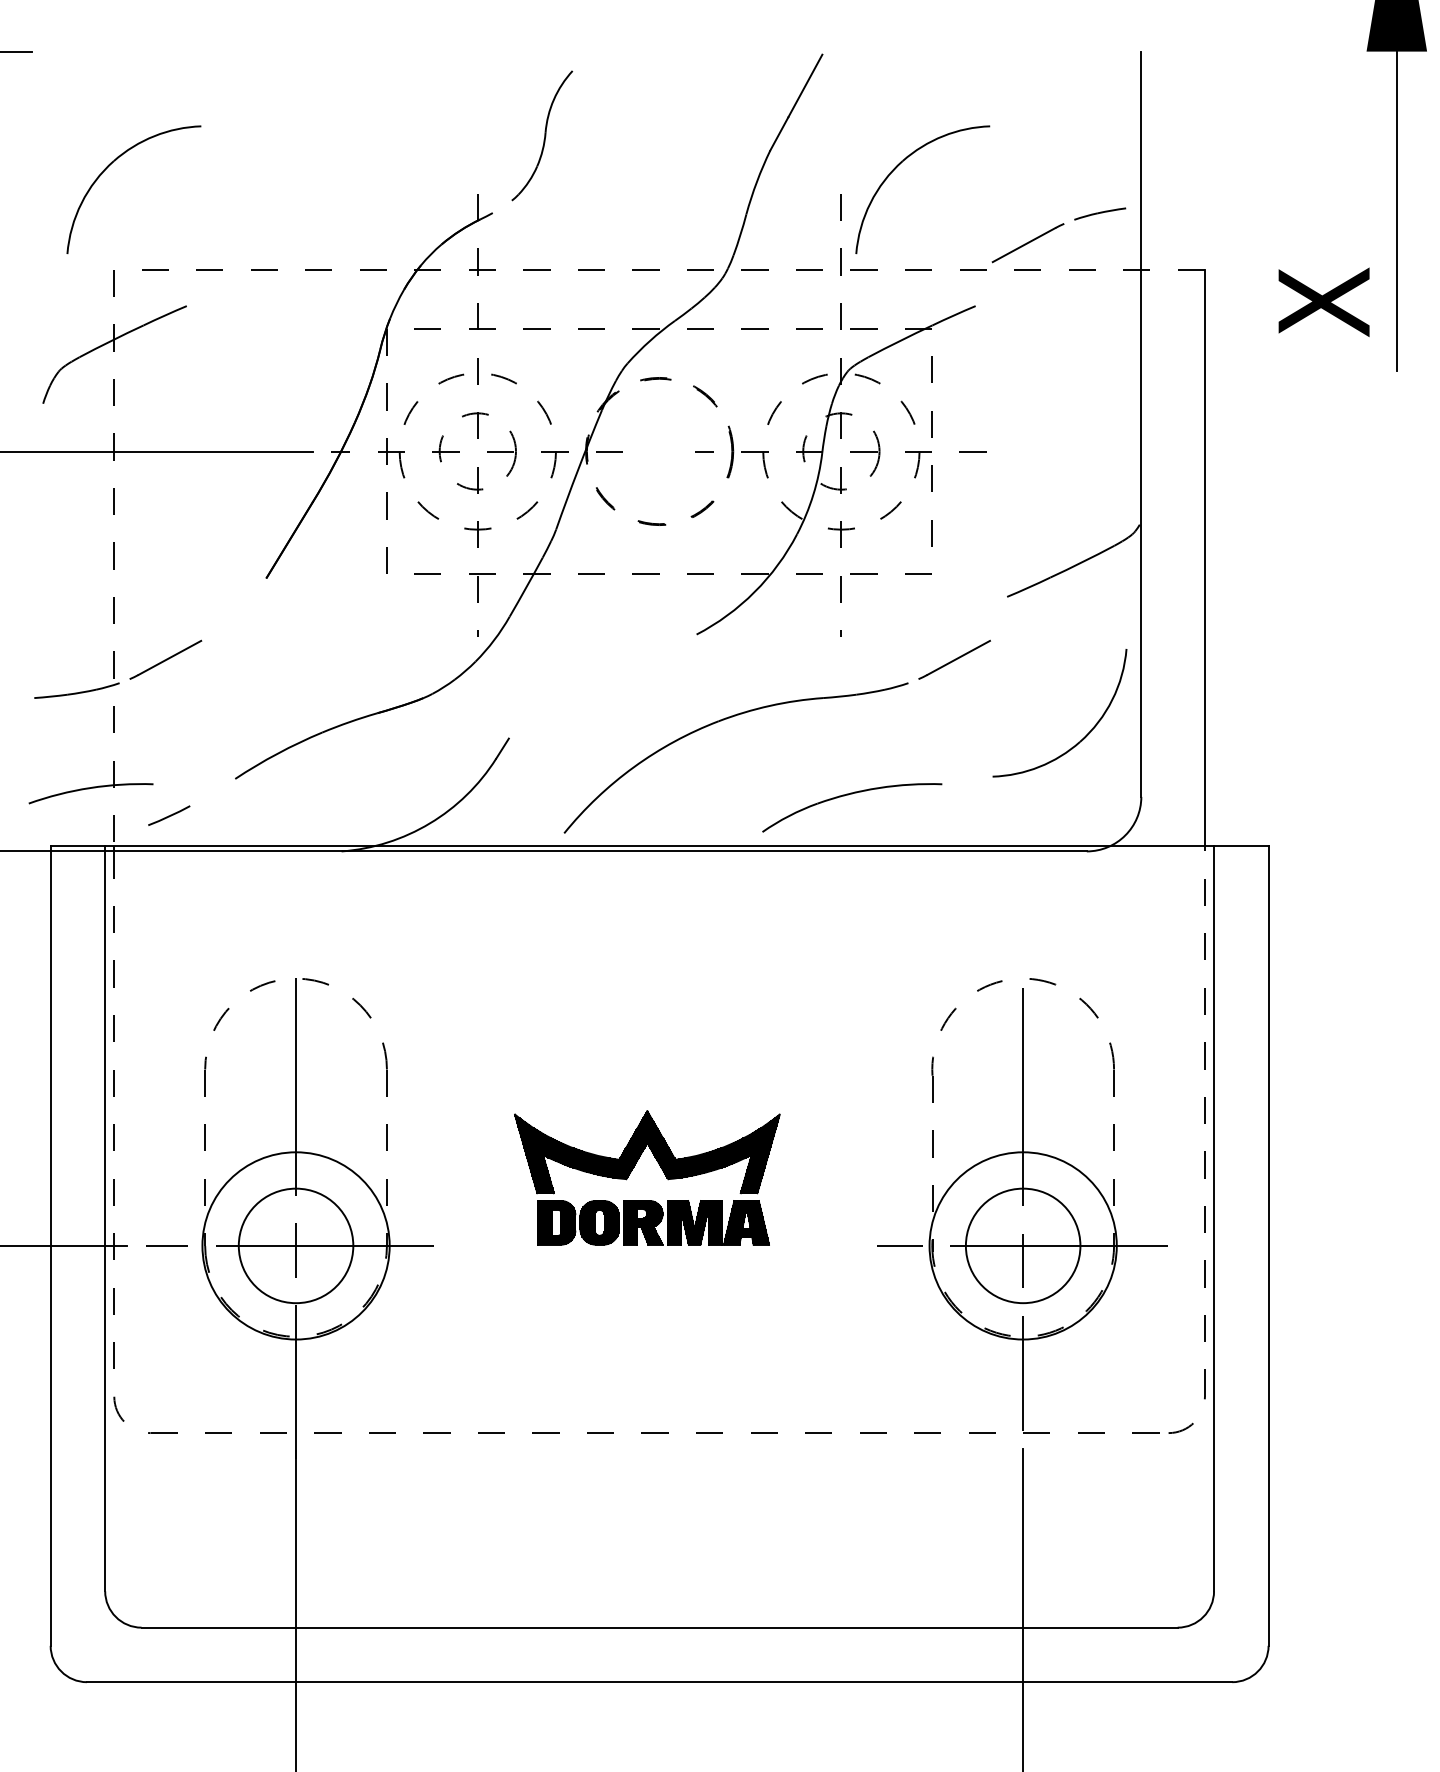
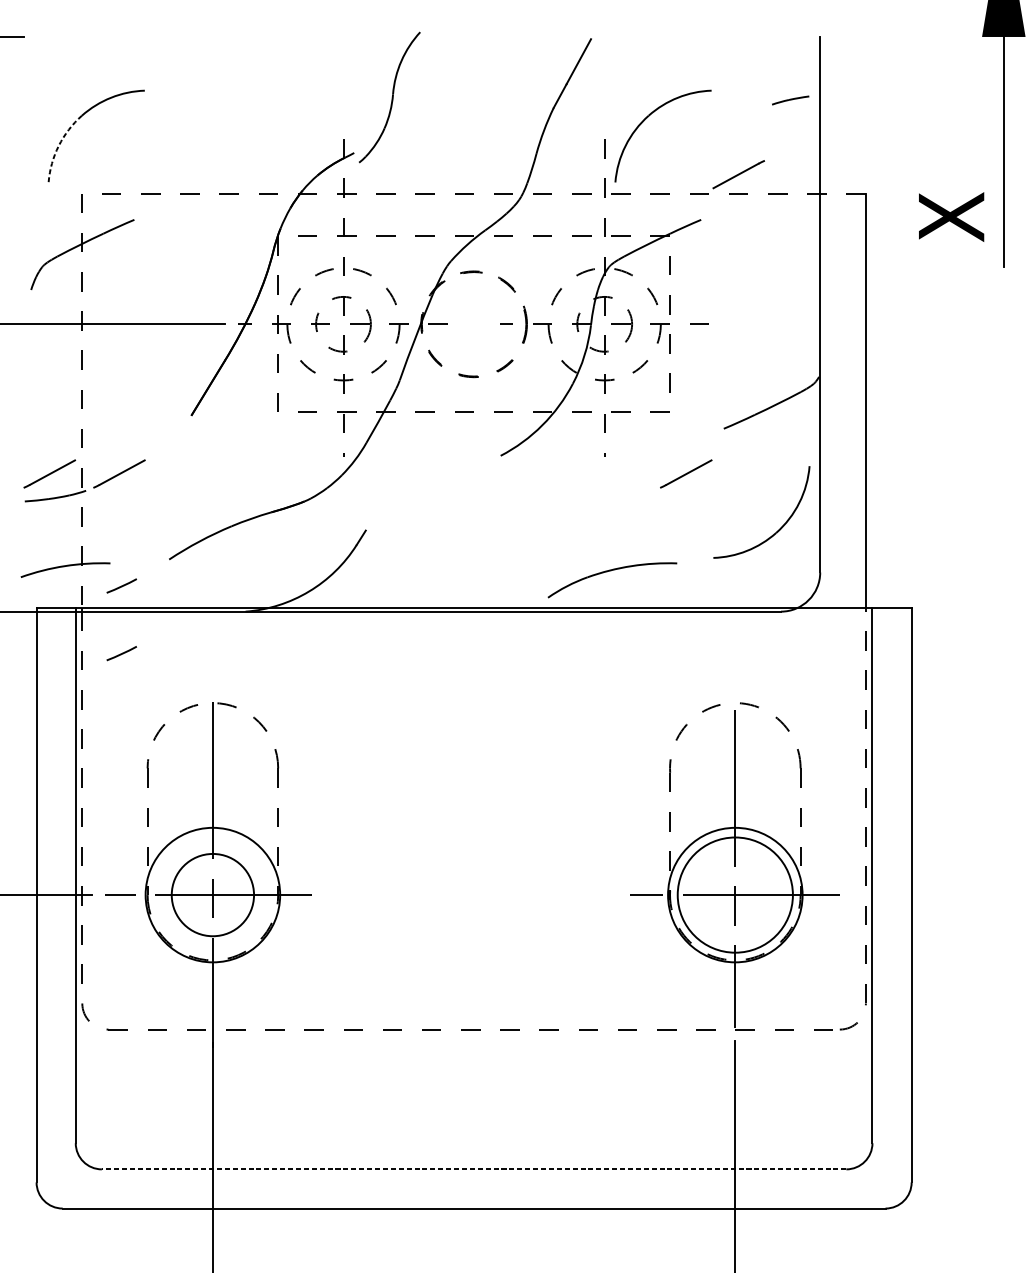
part: (542, 135) -> (389, 97), size x1.4
arc: (81, 203) -> (58, 146), solid -> dashed
part: (1100, 213) -> (790, 100), moved
line: (68, 659) -> (49, 473), added
part: (724, 720) -> (520, 517), removed
line: (169, 909) -> (121, 653), added
part: (661, 1169) -> (475, 840), removed
circle: (1022, 1245) -> (734, 894), size x1.4
line: (659, 1627) -> (474, 1169), solid -> dashed

